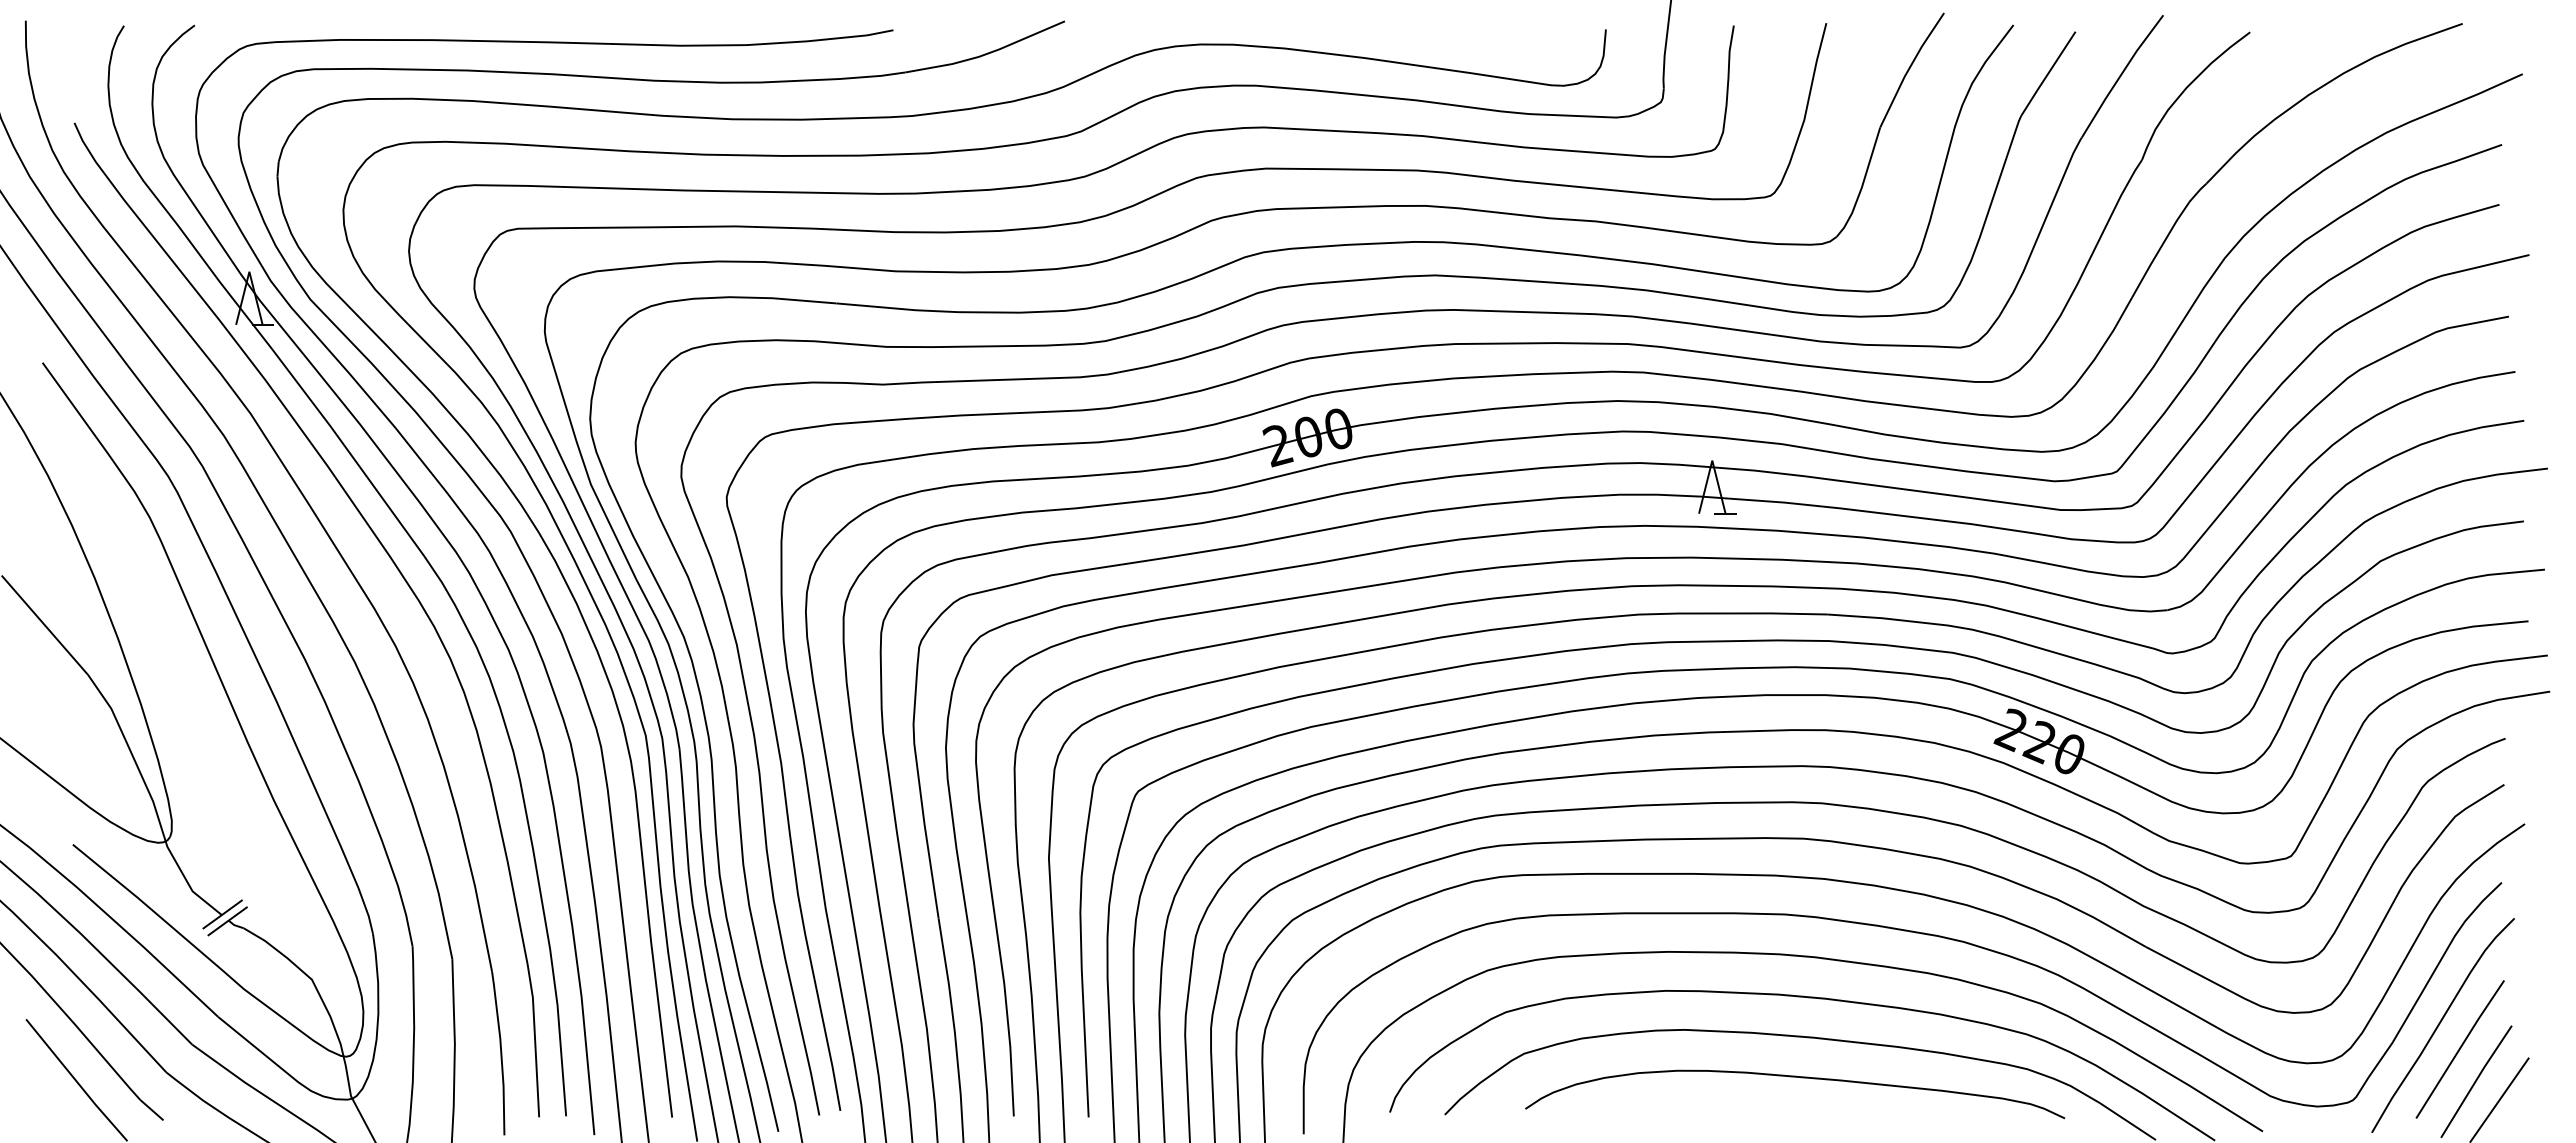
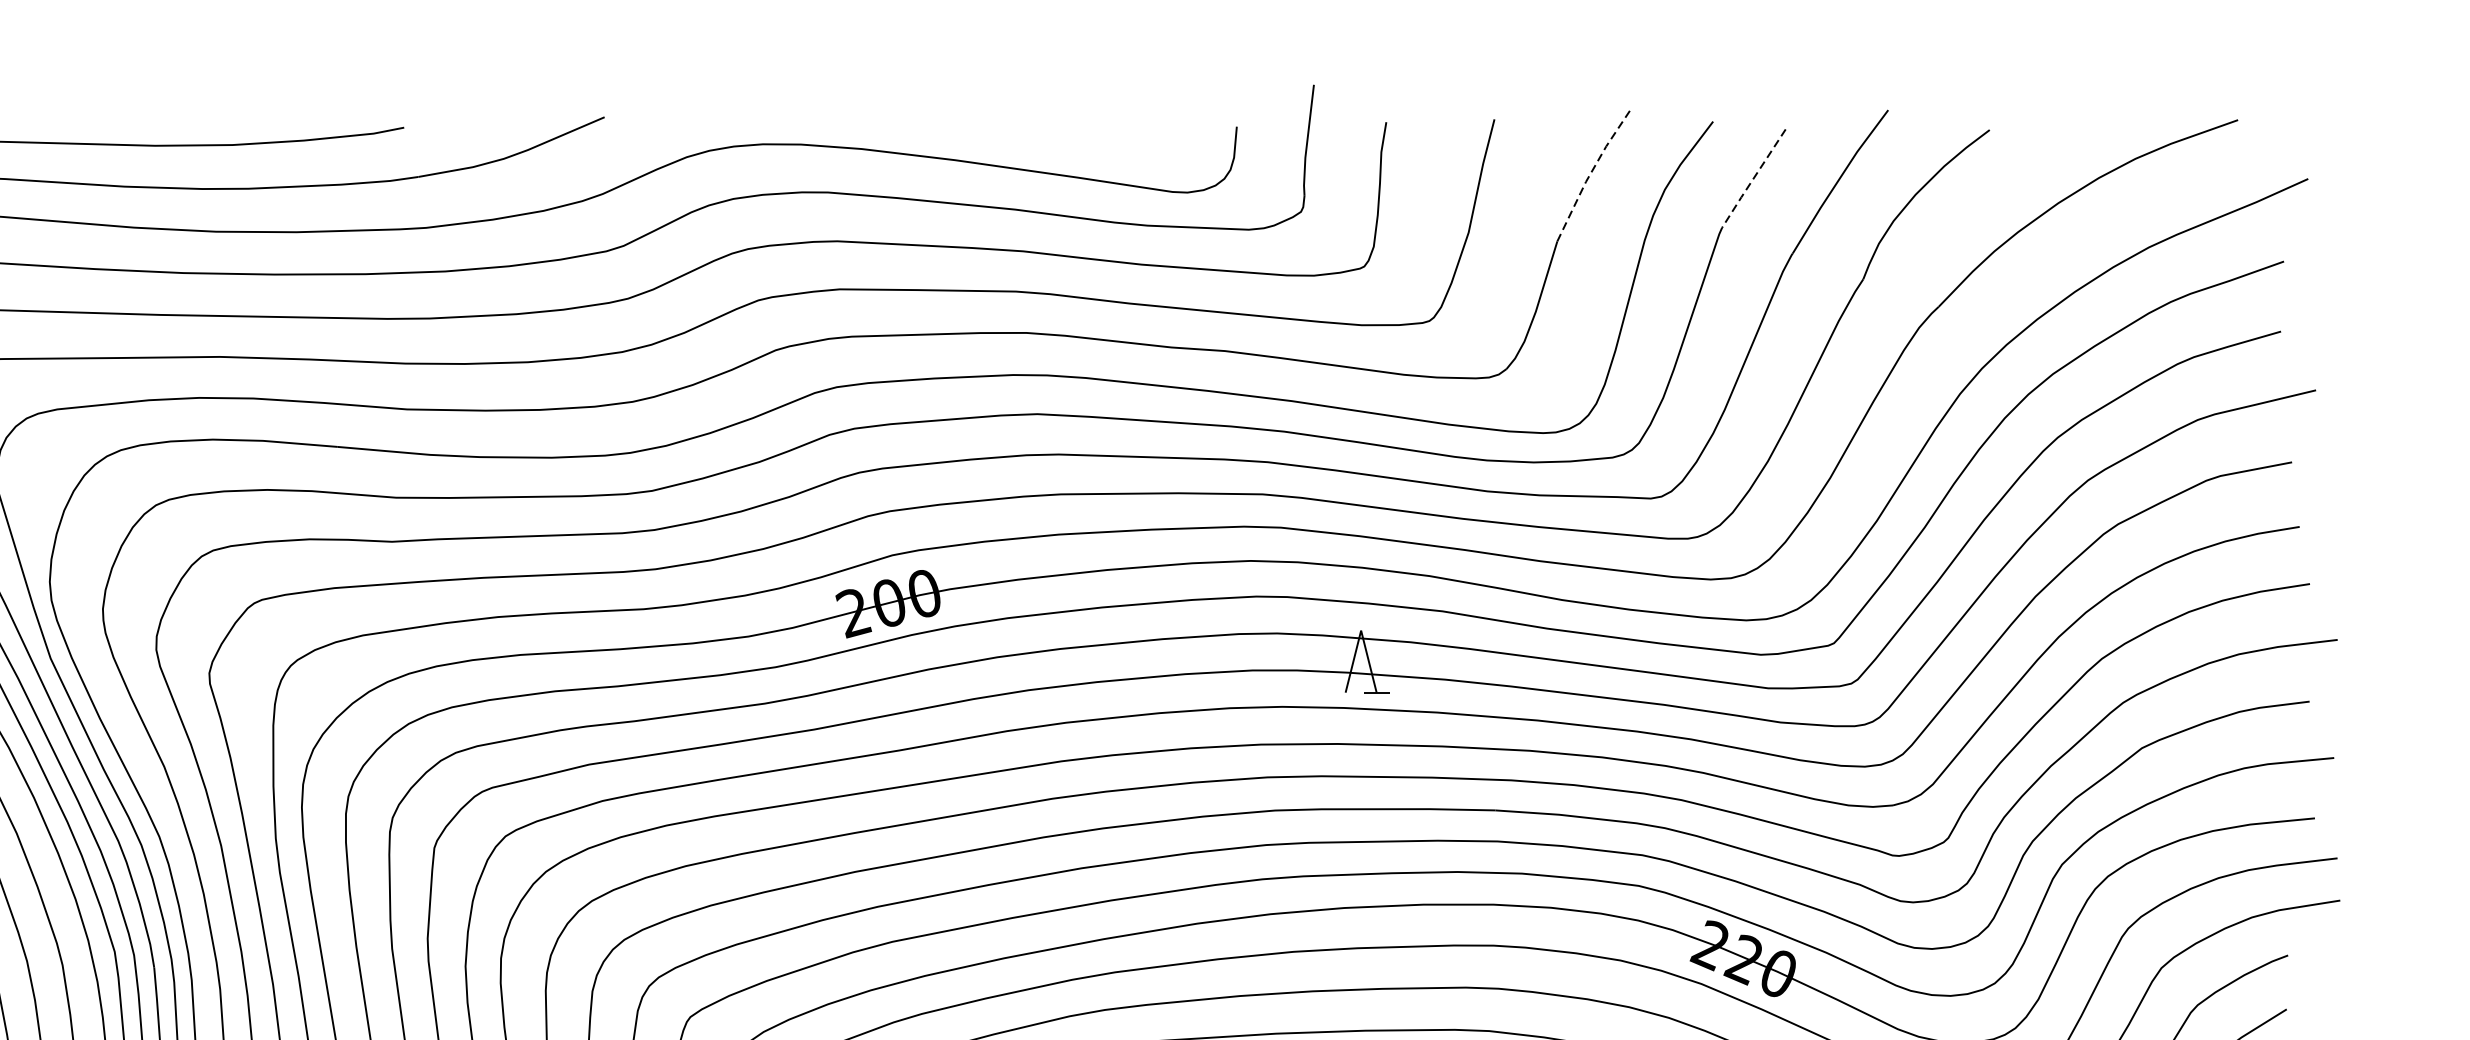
line: (1909, 68) -> (1591, 172), solid -> dashed
line: (2047, 74) -> (1752, 179), solid -> dashed

